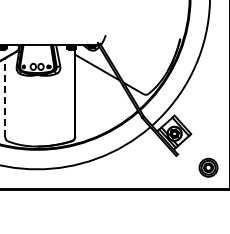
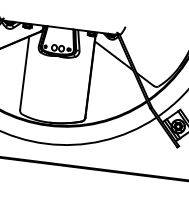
line: (5, 96) -> (25, 72), dashed -> solid

